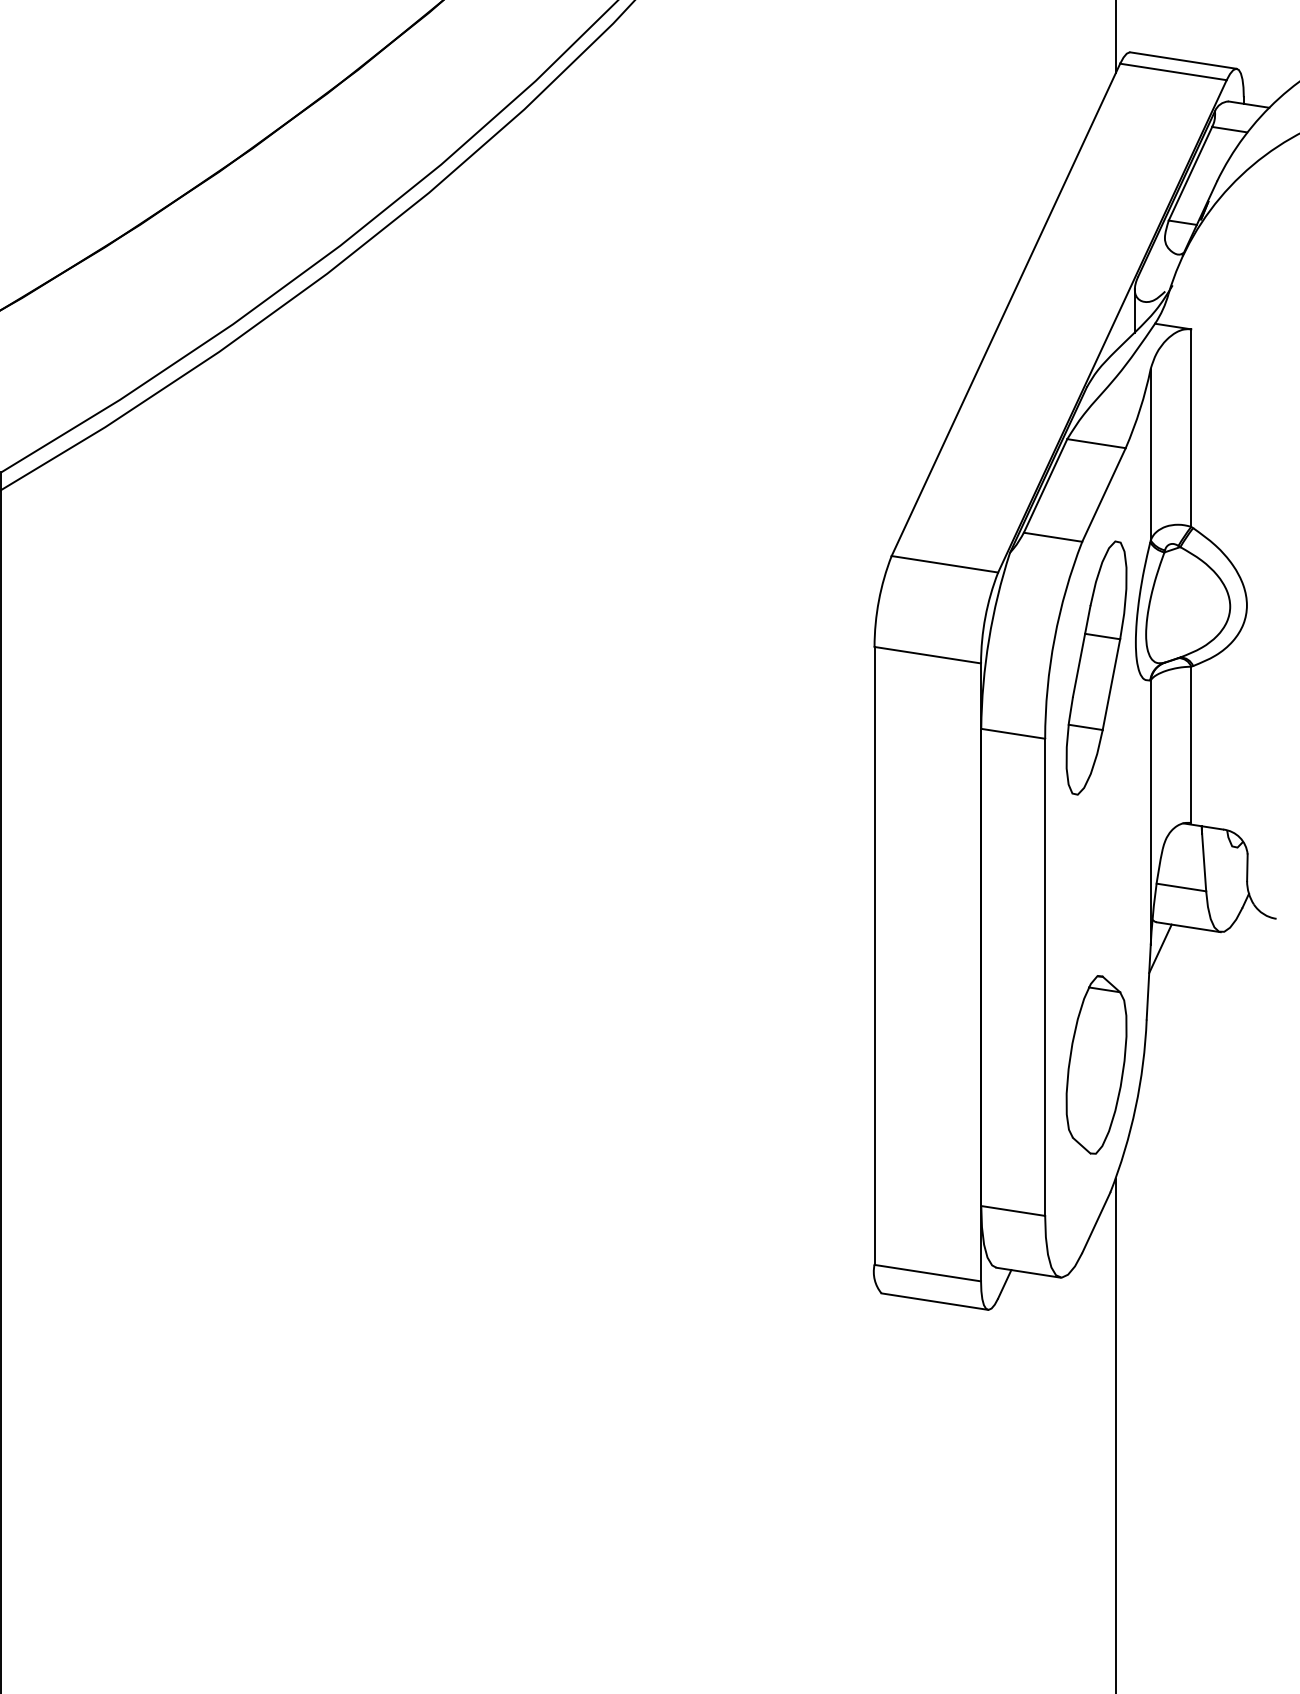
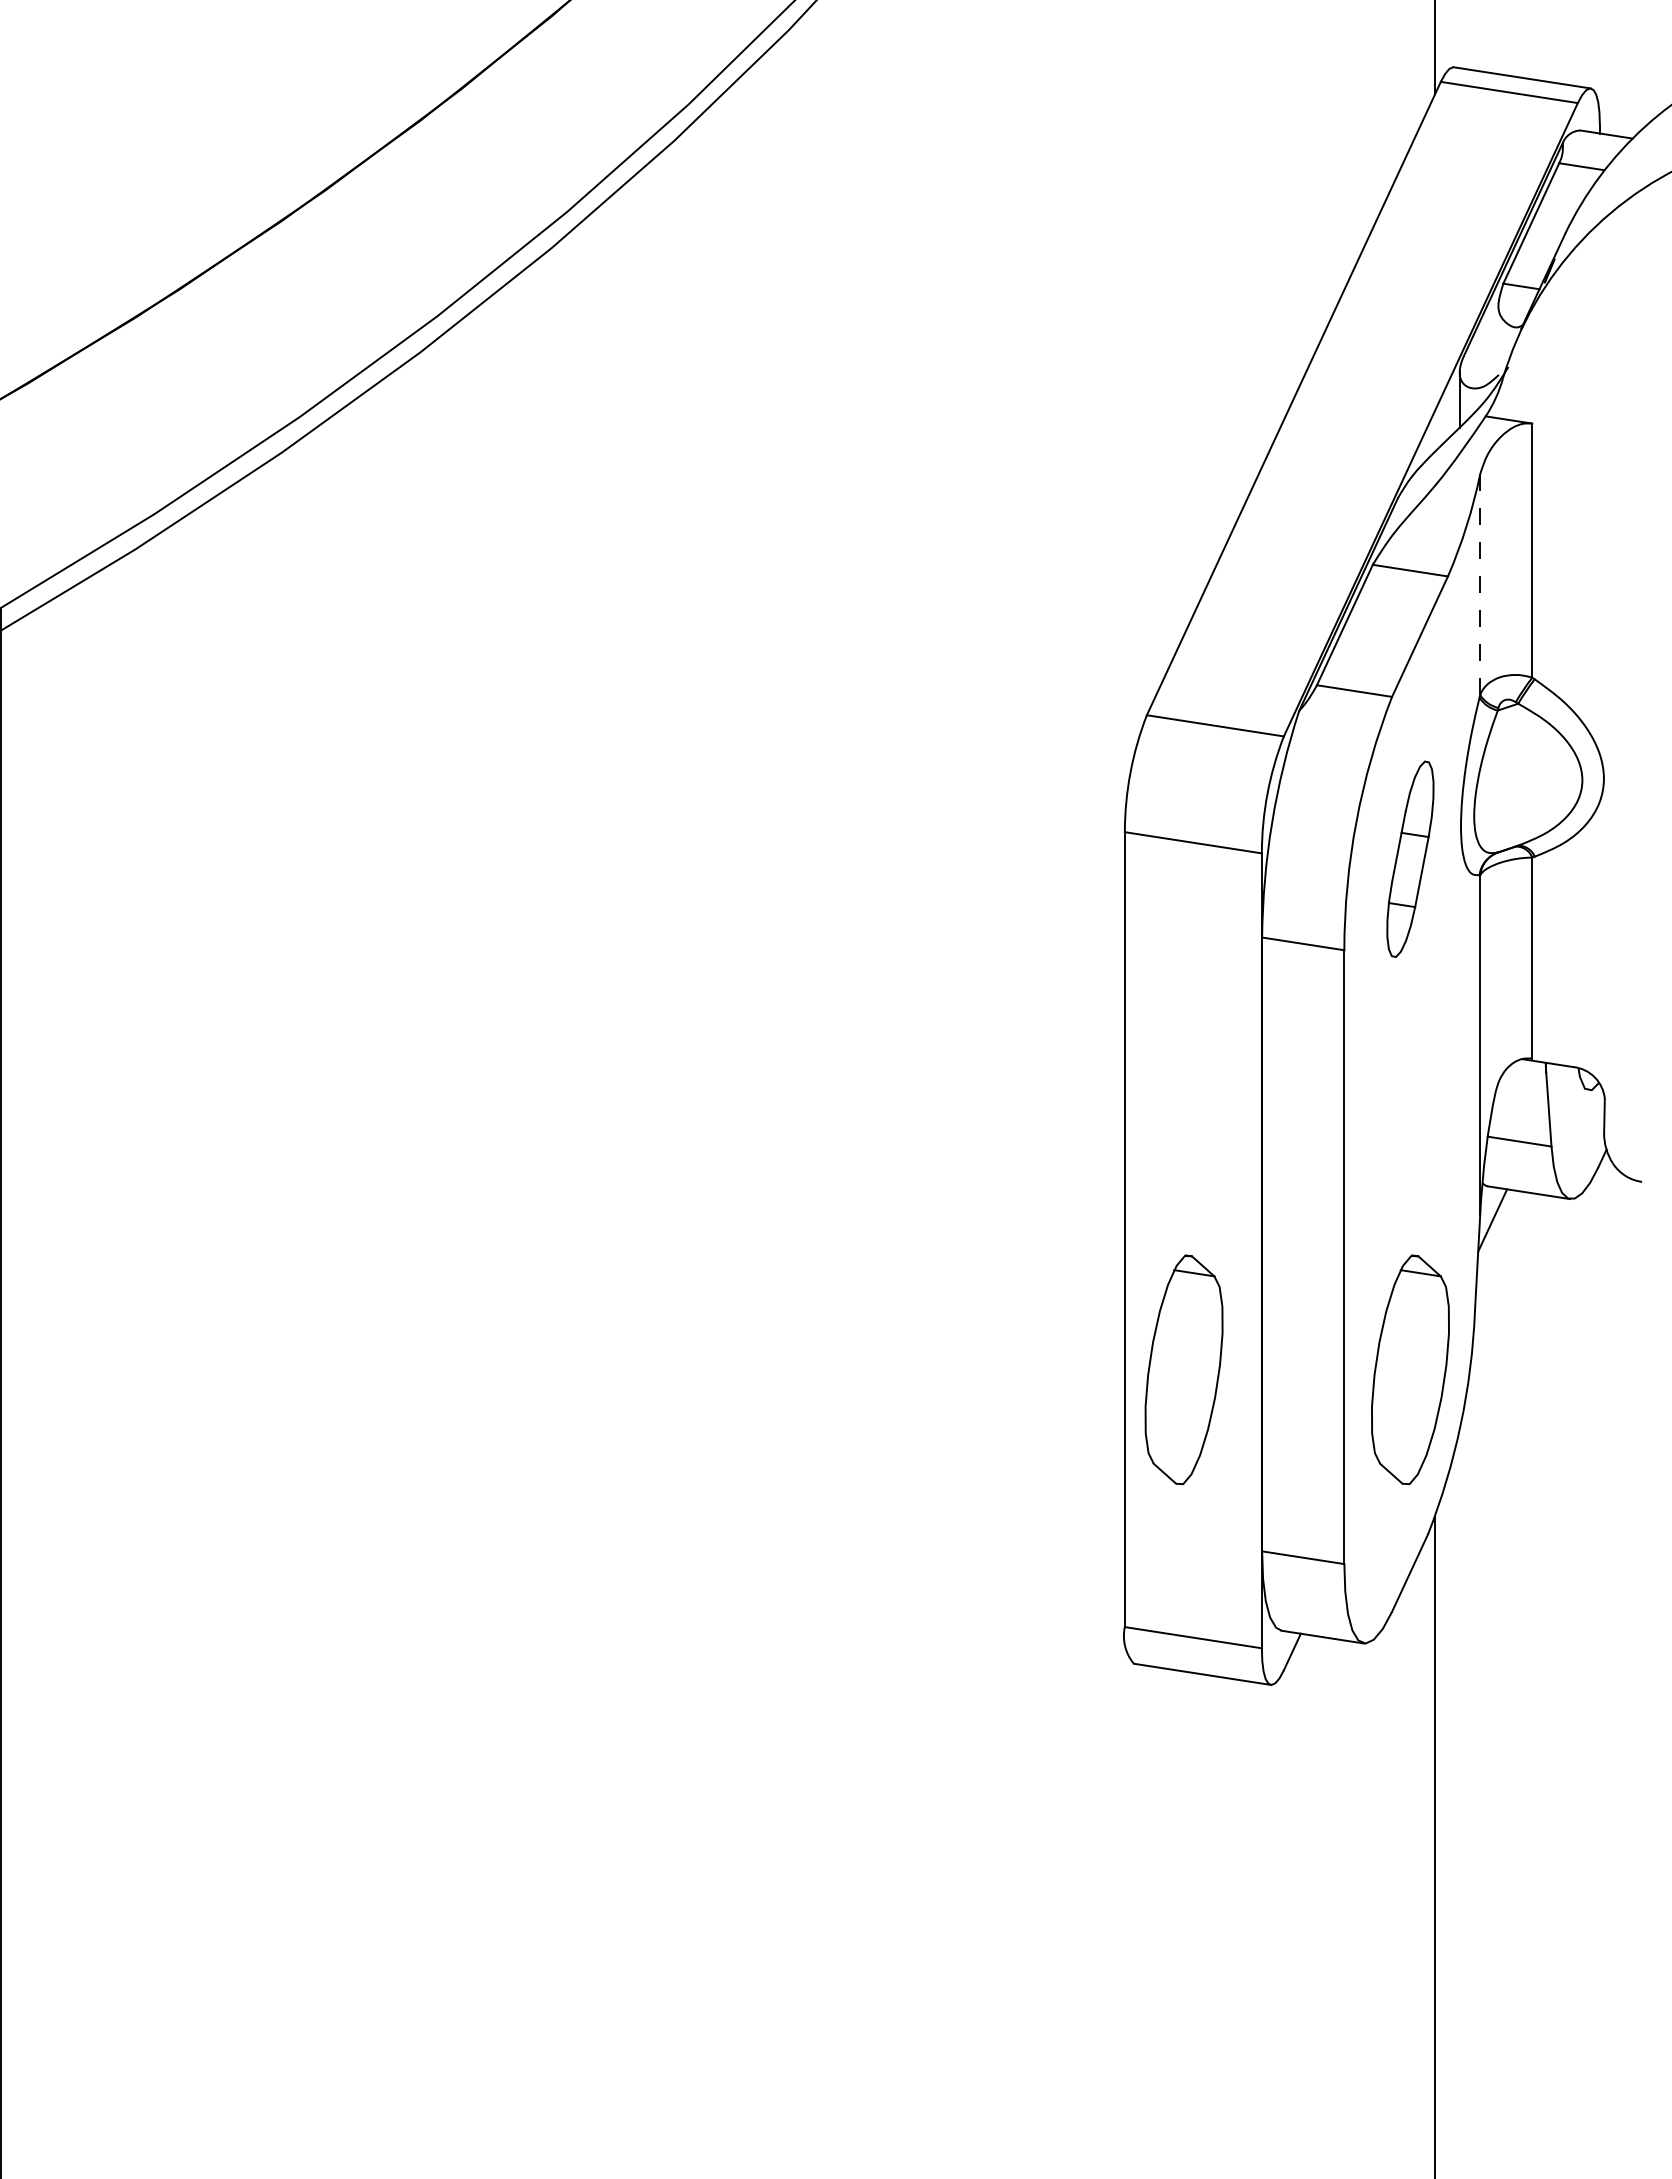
line: (1150, 454) -> (1479, 584), solid -> dashed
part: (1096, 667) -> (1410, 858), size x0.6
part: (920, 1064) -> (1183, 1369), added

